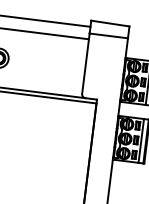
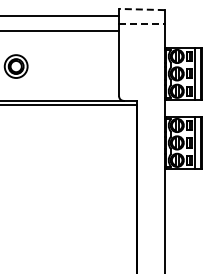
line: (109, 23) -> (141, 9), solid -> dashed
line: (108, 36) -> (141, 24), solid -> dashed

